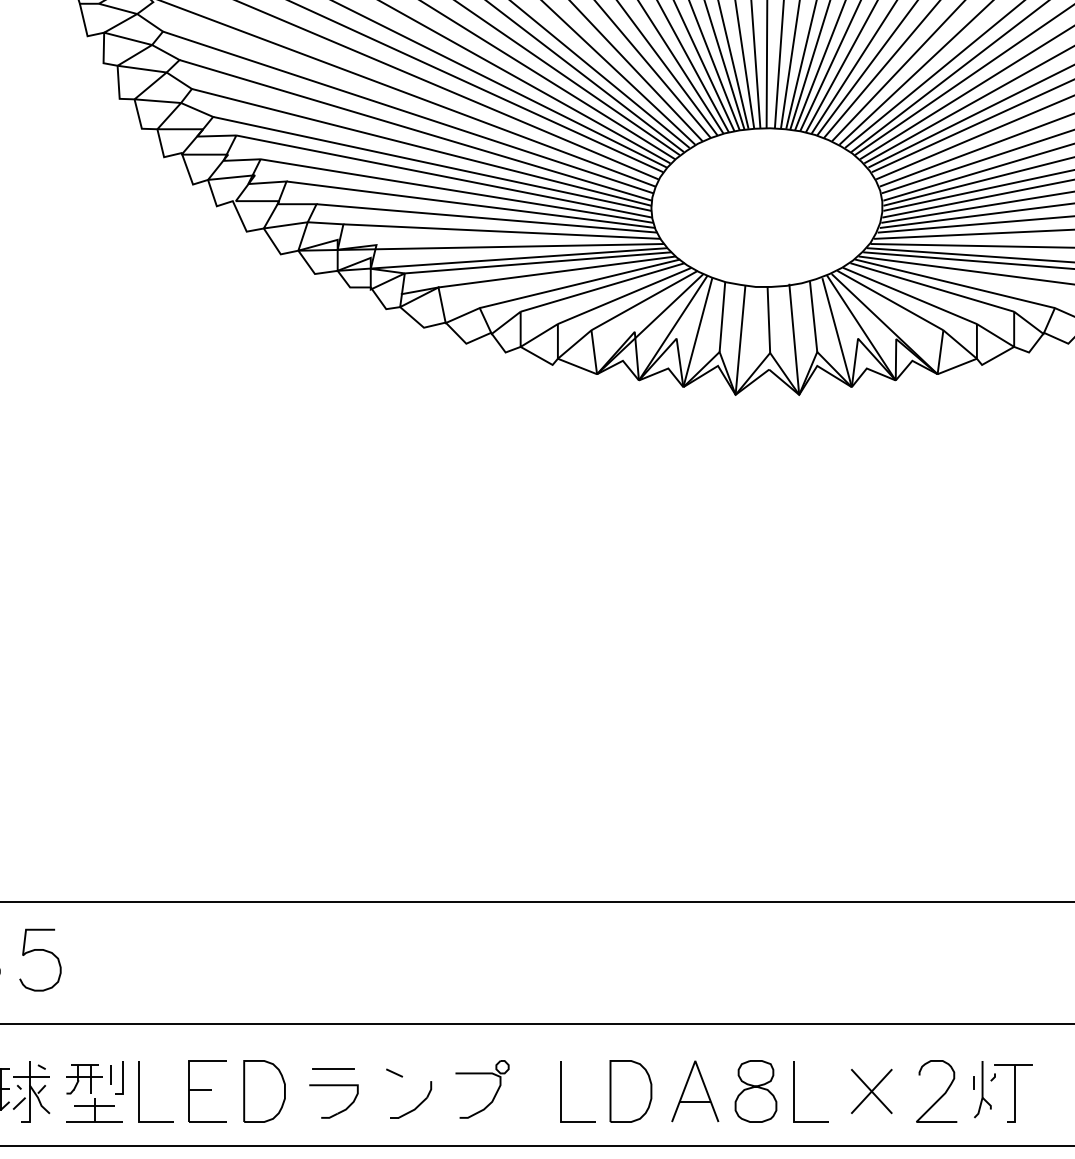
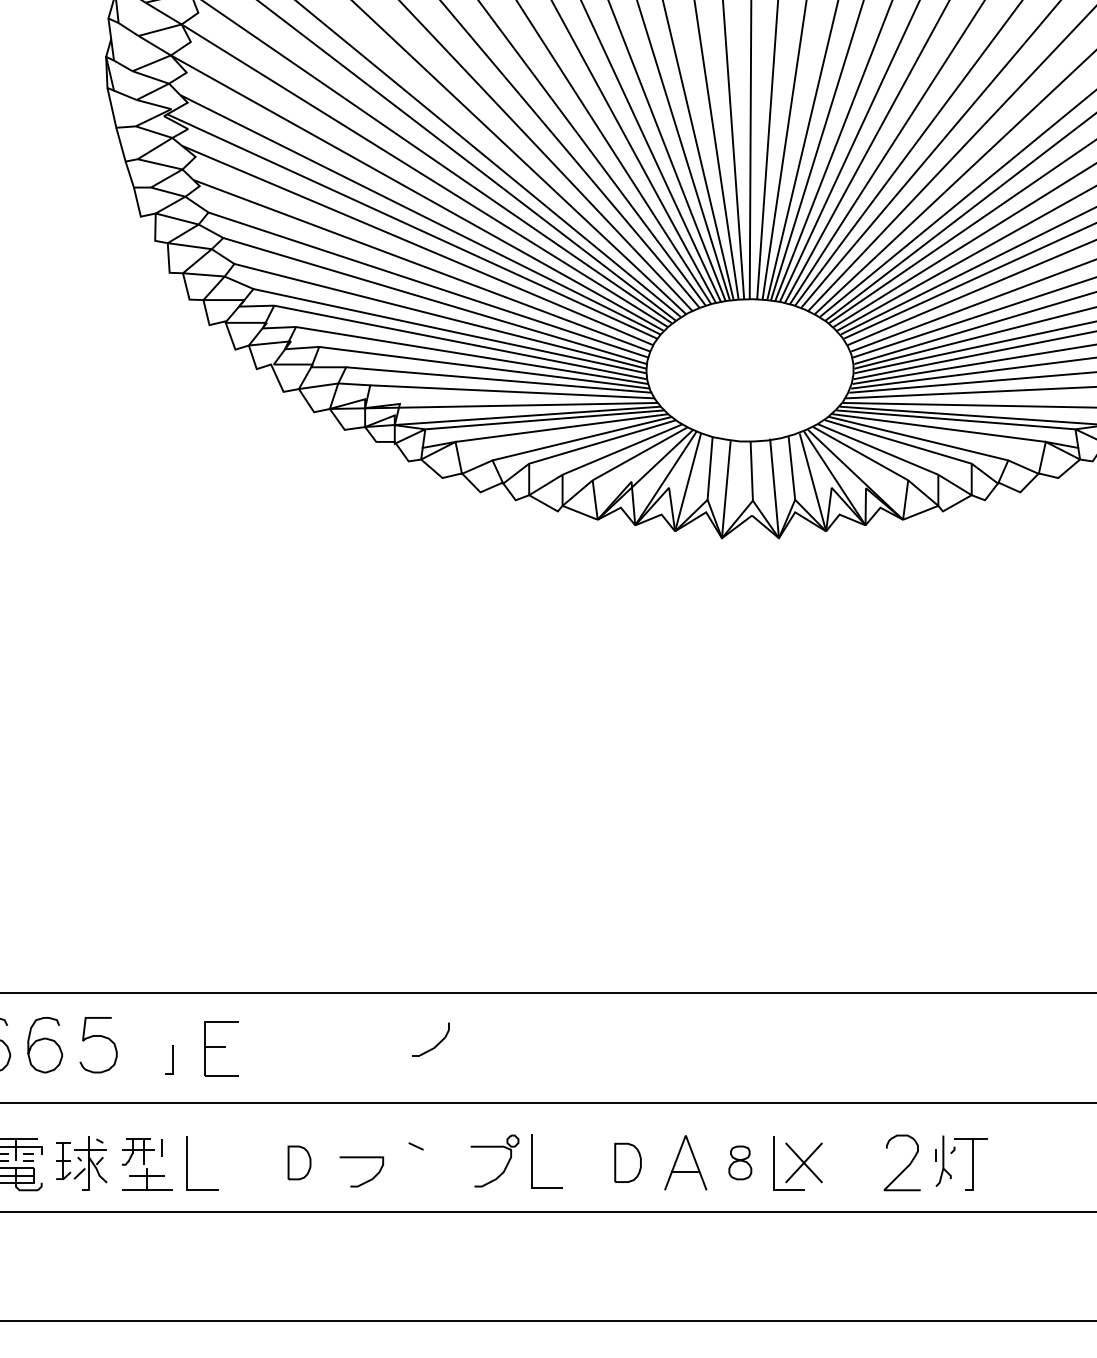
line: (333, 1068) -> (361, 1142), removed
line: (122, 1077) -> (172, 1059), moved
part: (207, 1091) -> (221, 1048), moved
part: (264, 1091) -> (299, 1162), size x0.6
part: (630, 1091) -> (627, 1162), size x0.7
part: (756, 1091) -> (740, 1162), size x0.6
part: (871, 1091) -> (803, 1162), moved
line: (562, 1092) -> (532, 1161), moved
part: (417, 1105) -> (436, 1044), moved

